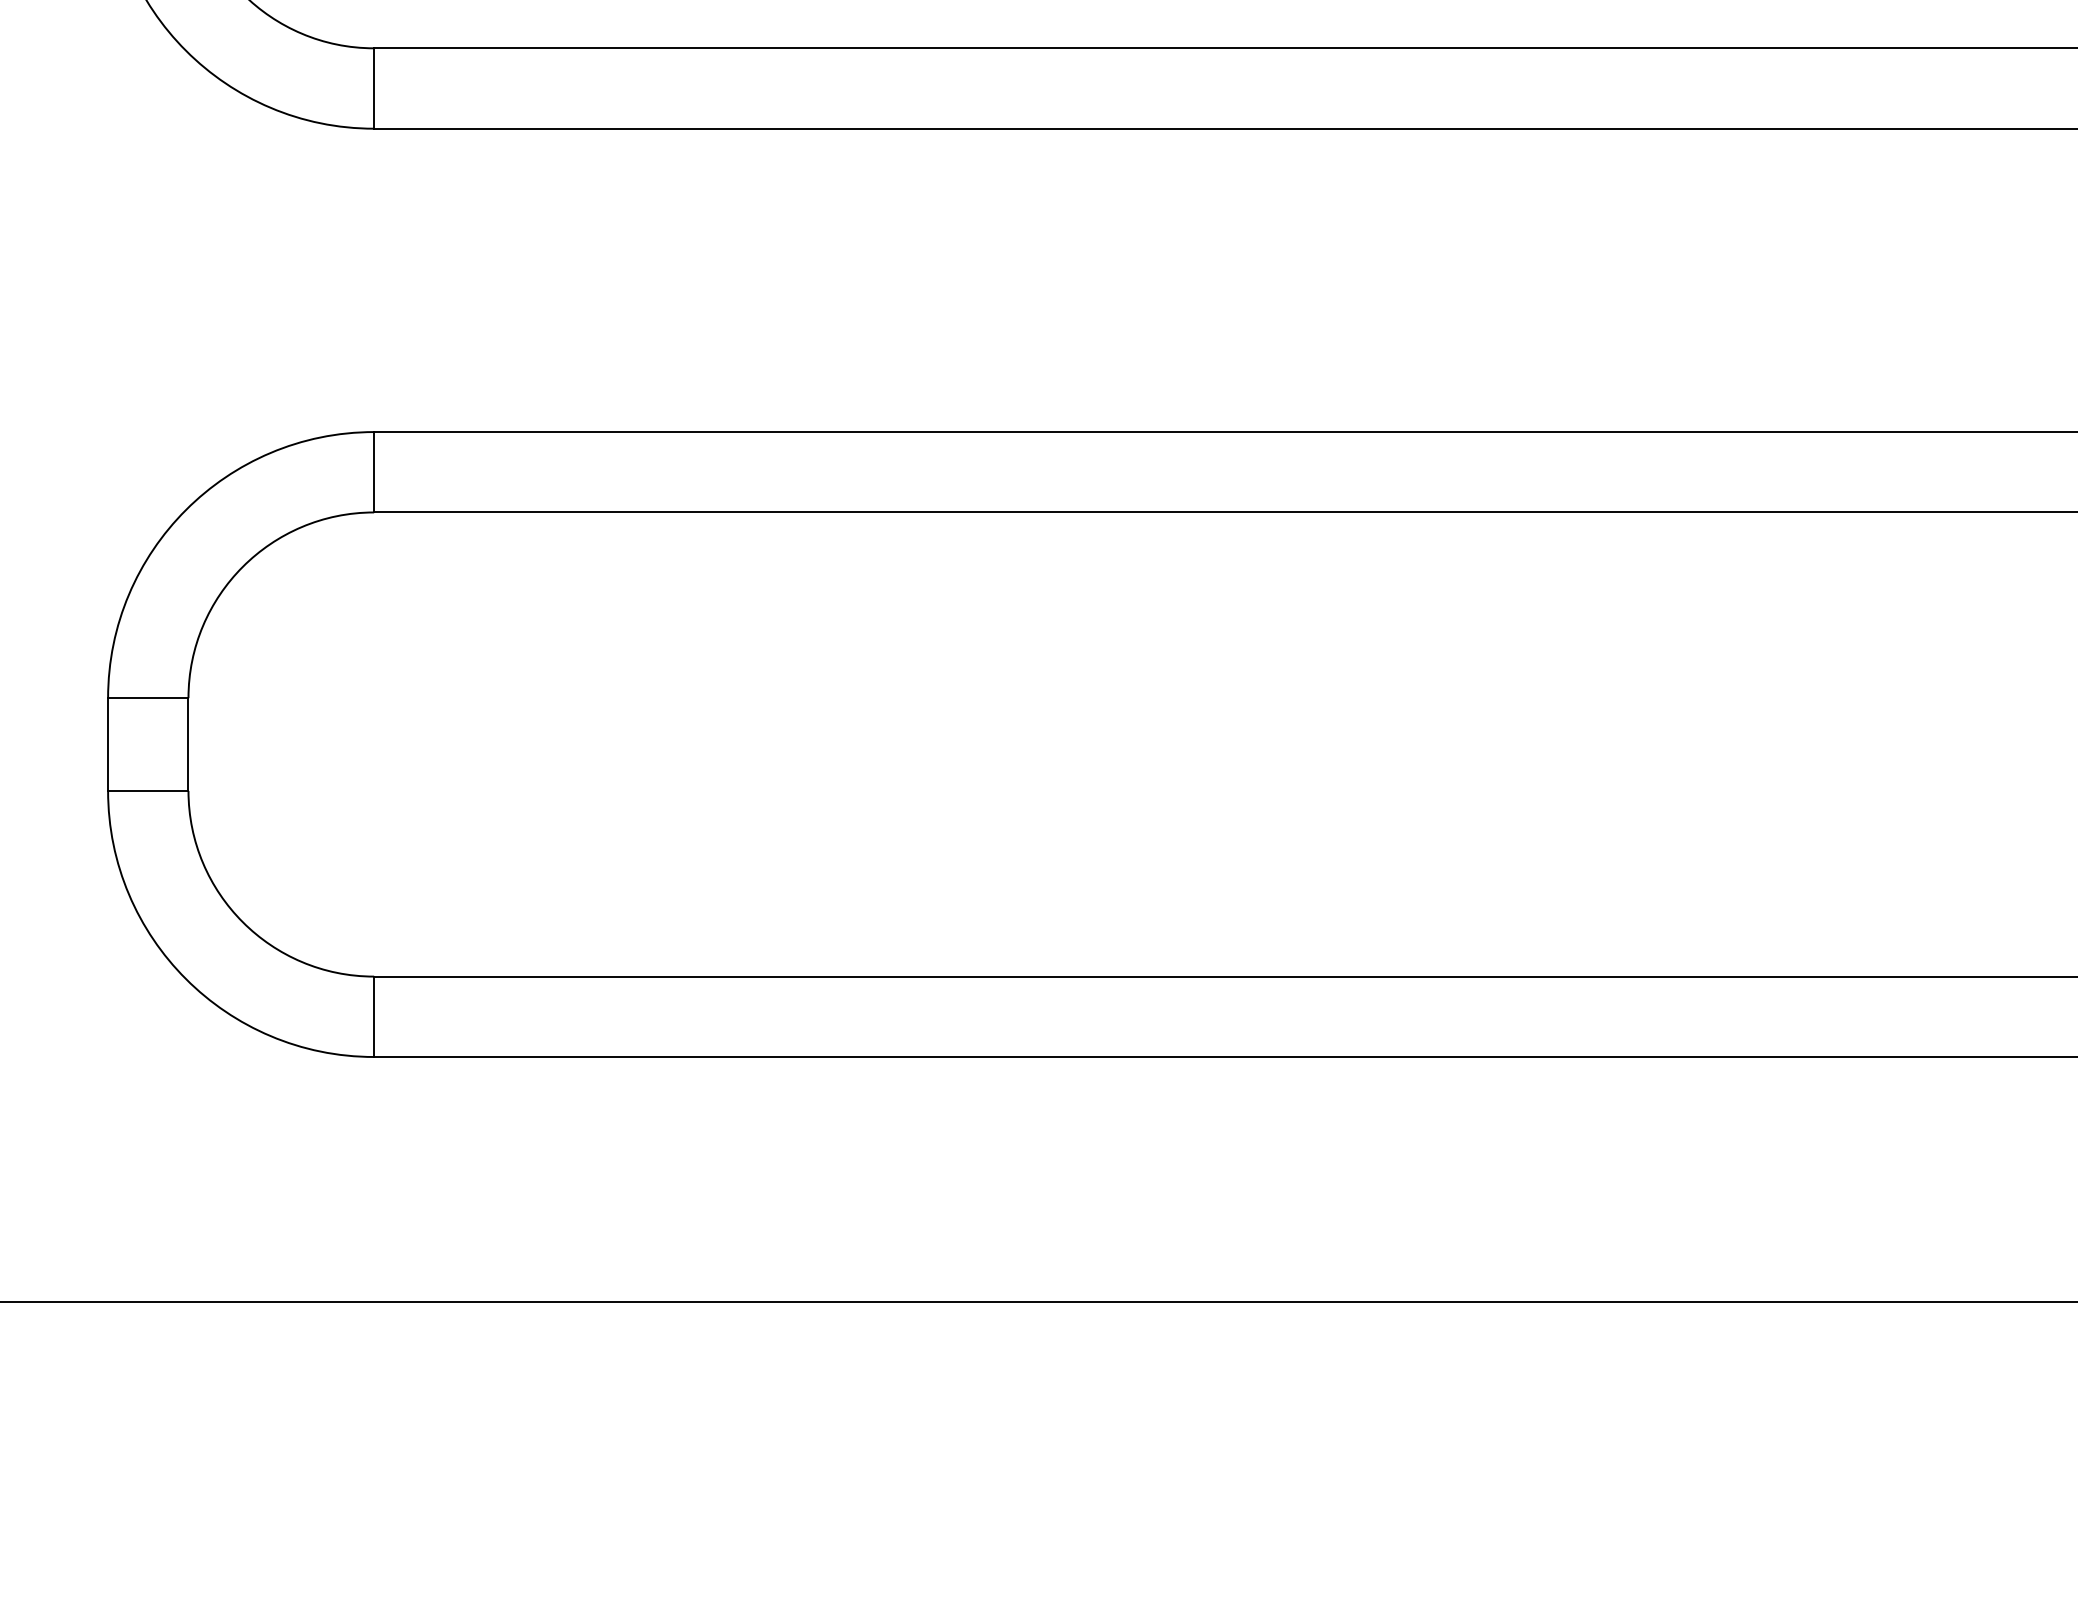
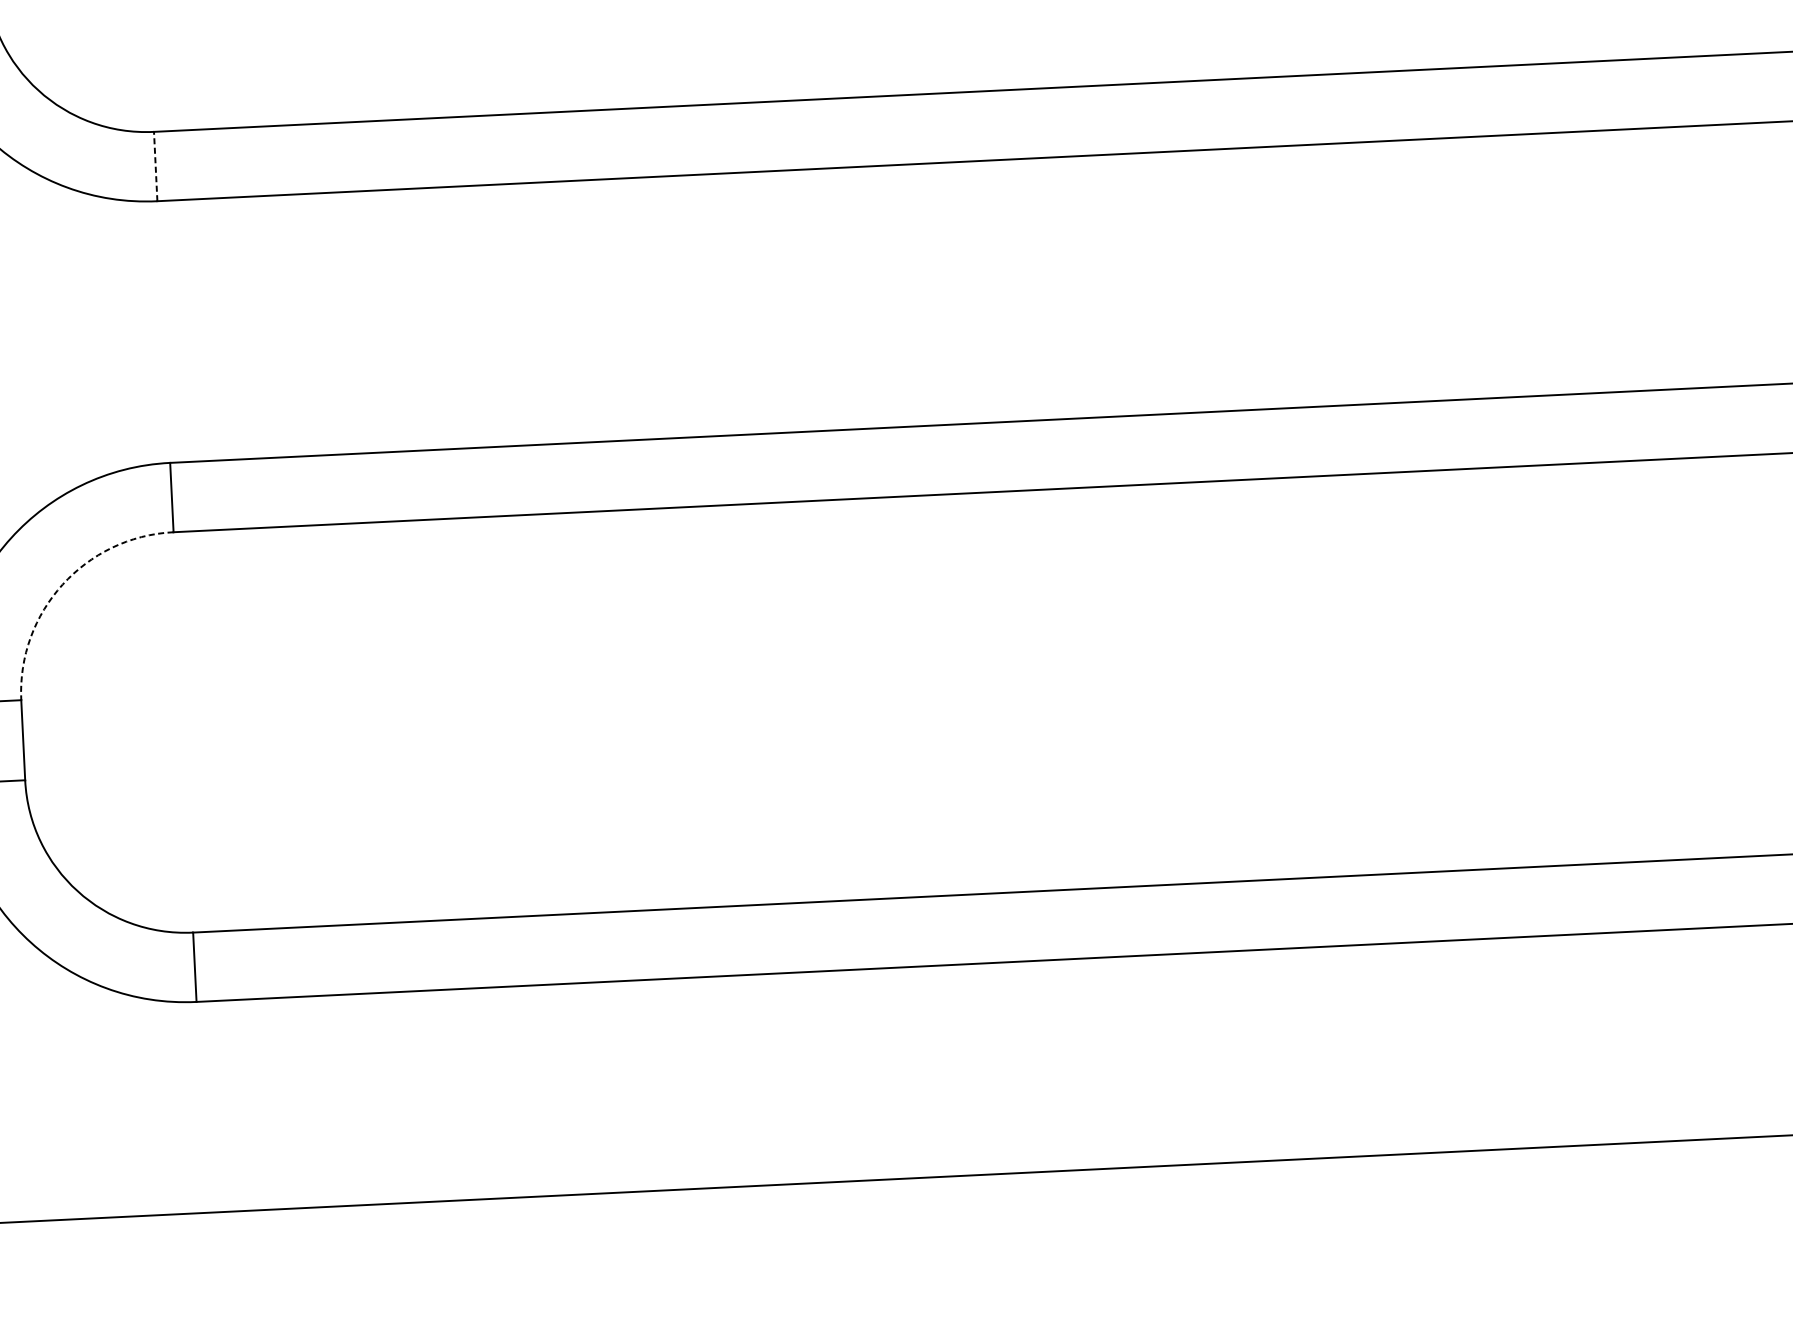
line: (374, 88) -> (156, 166), solid -> dashed
arc: (242, 566) -> (62, 584), solid -> dashed

